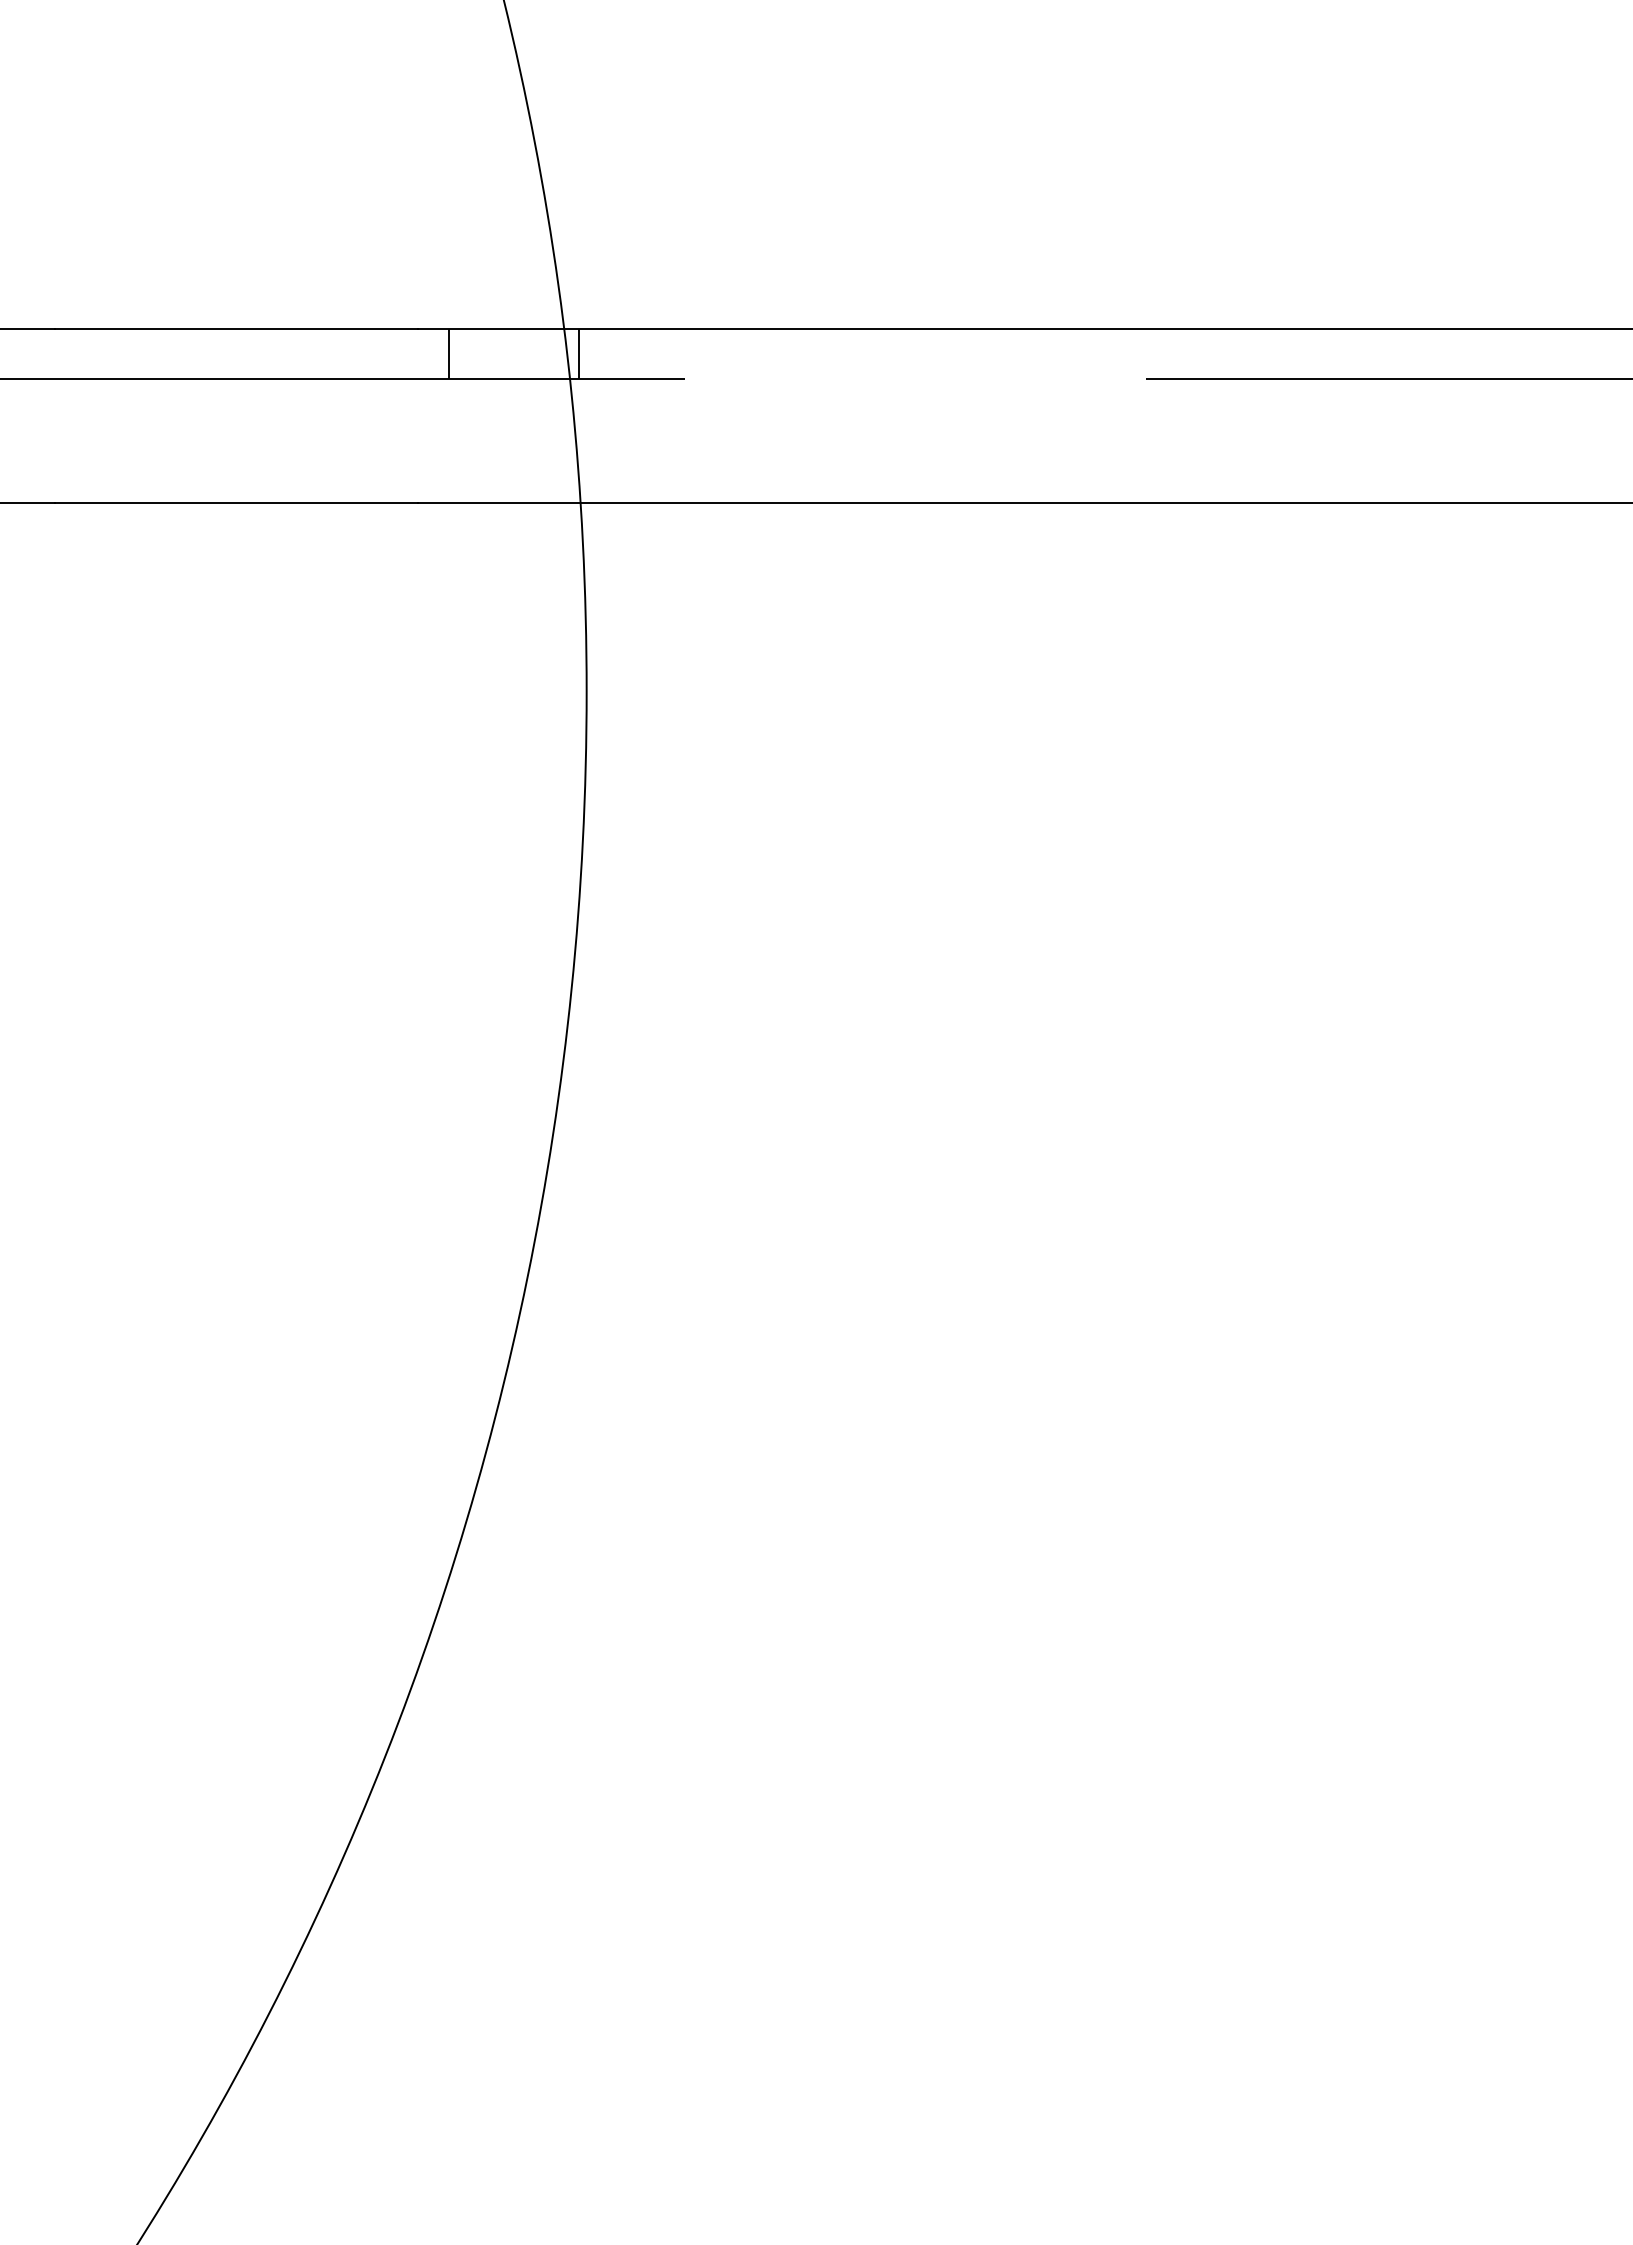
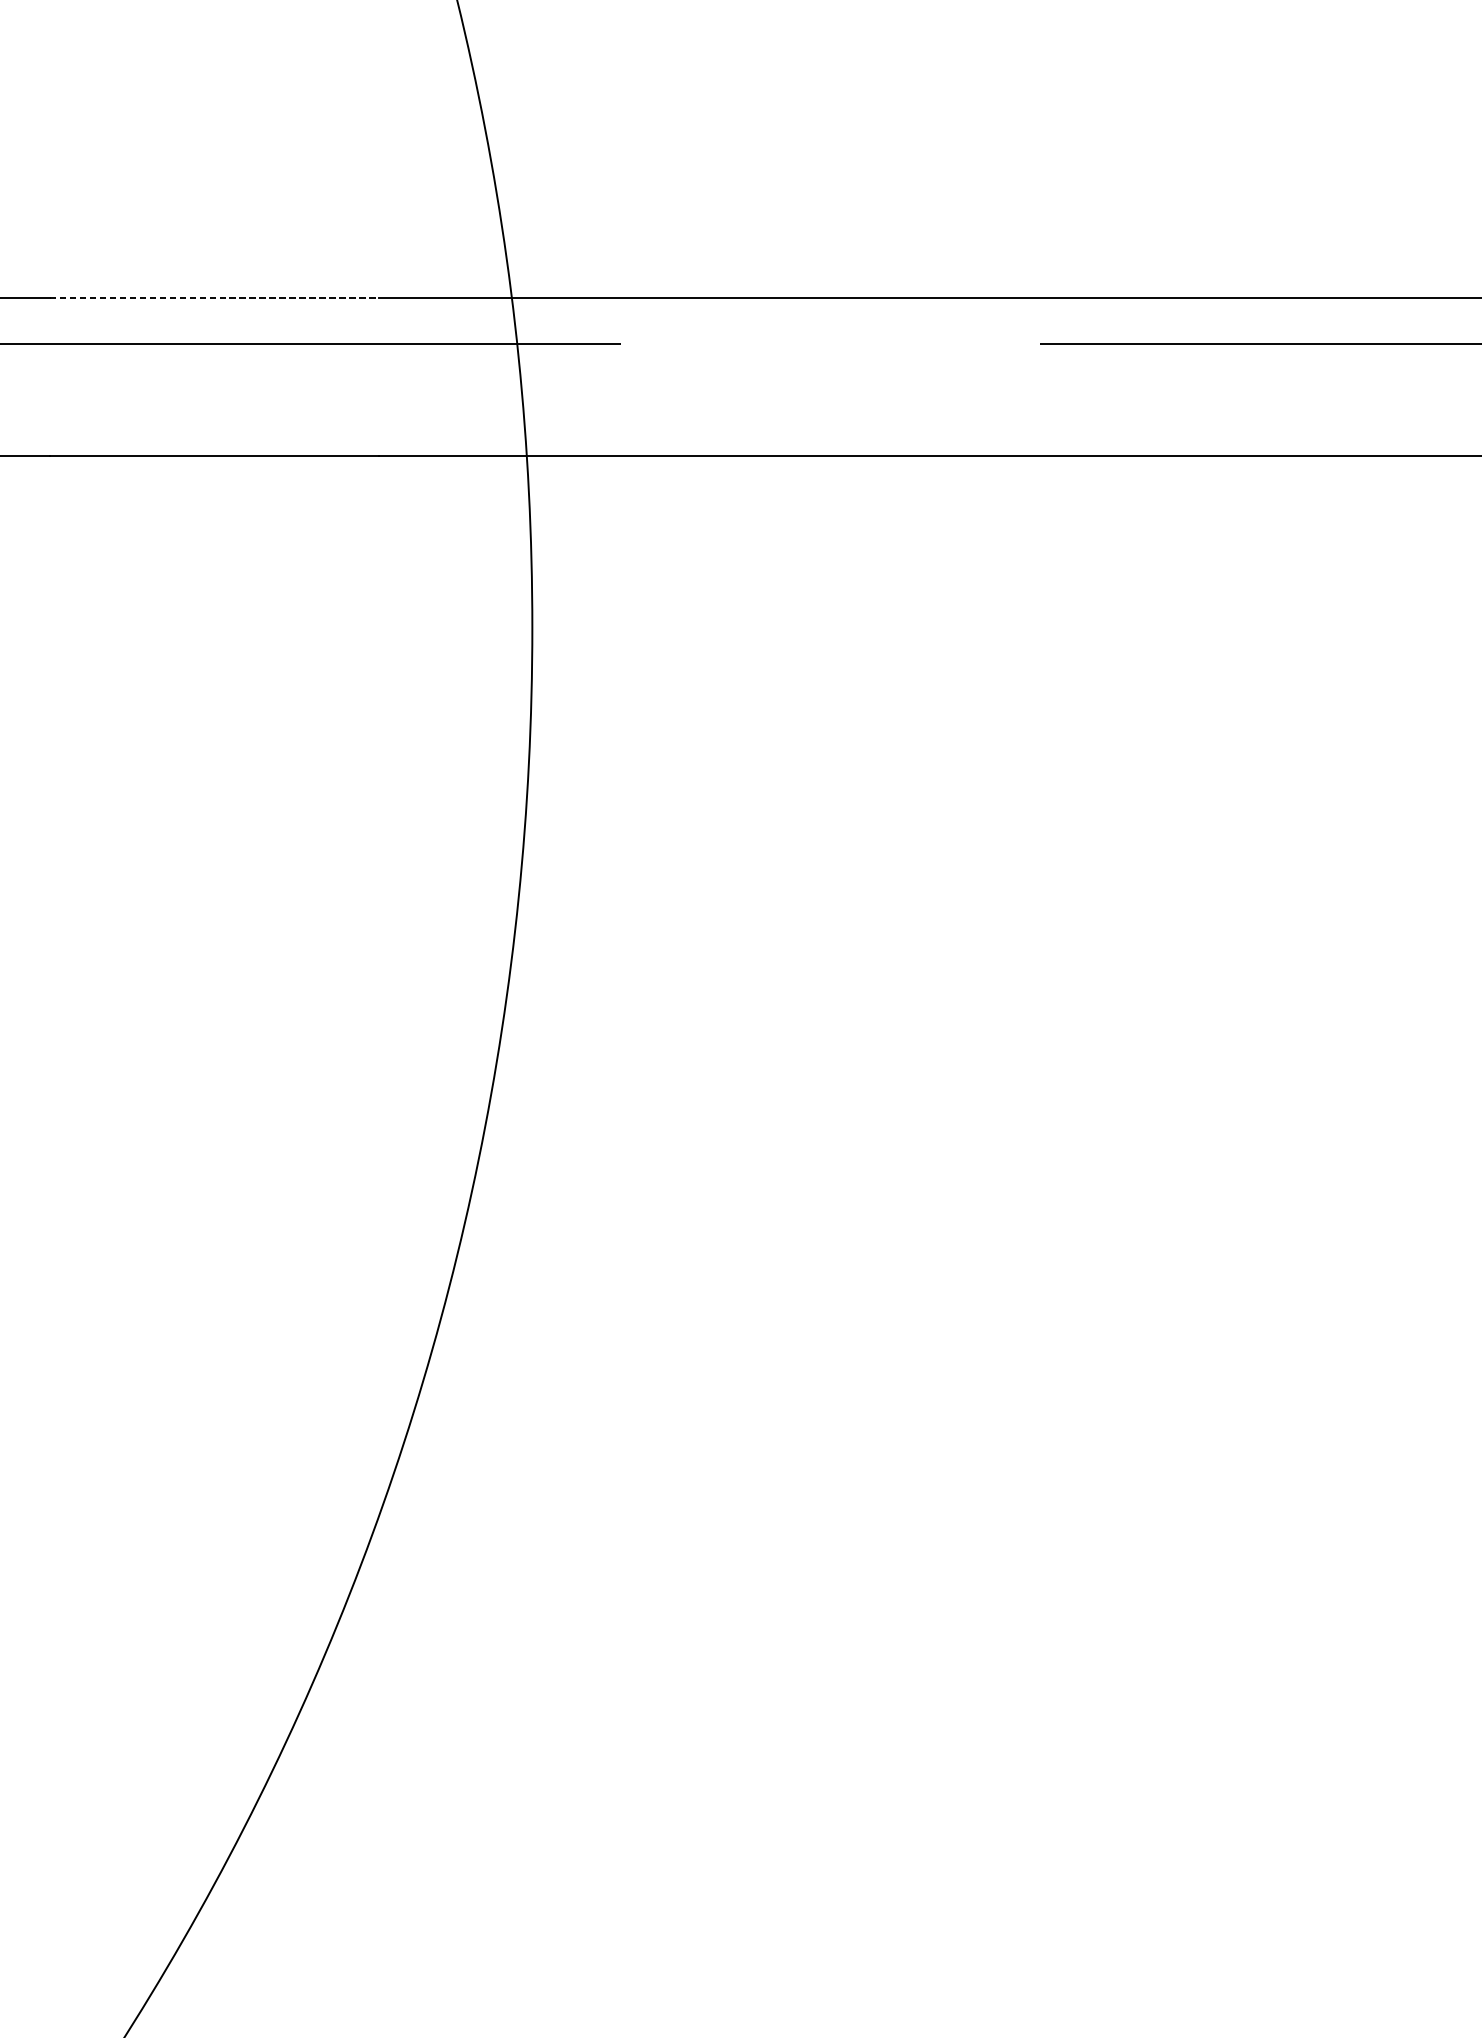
line: (236, 328) -> (214, 298), solid -> dashed
line: (448, 353) -> (406, 320), removed
line: (579, 353) -> (525, 320), removed

